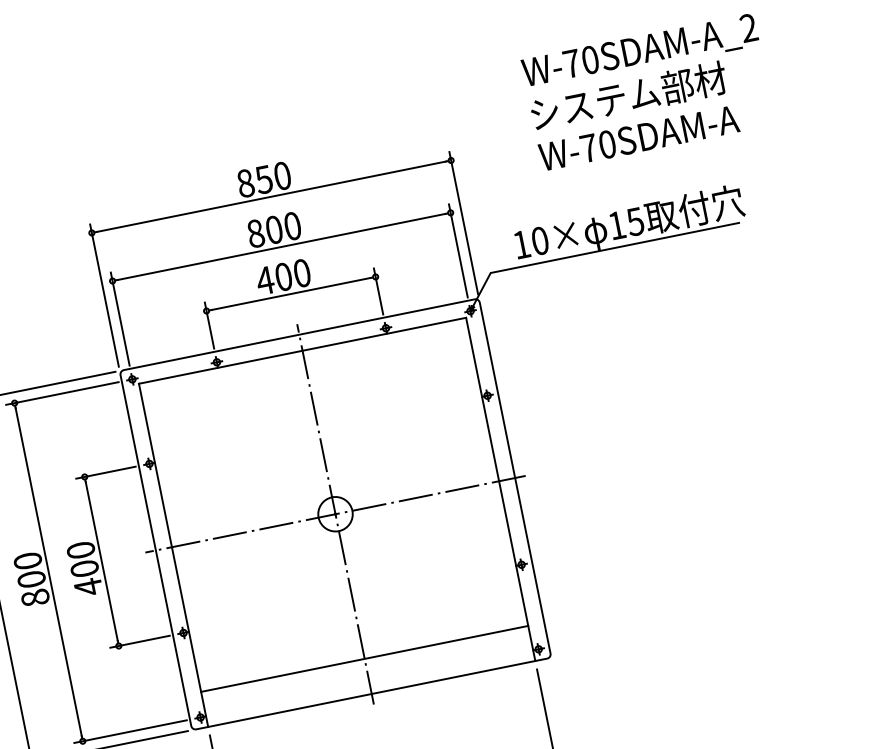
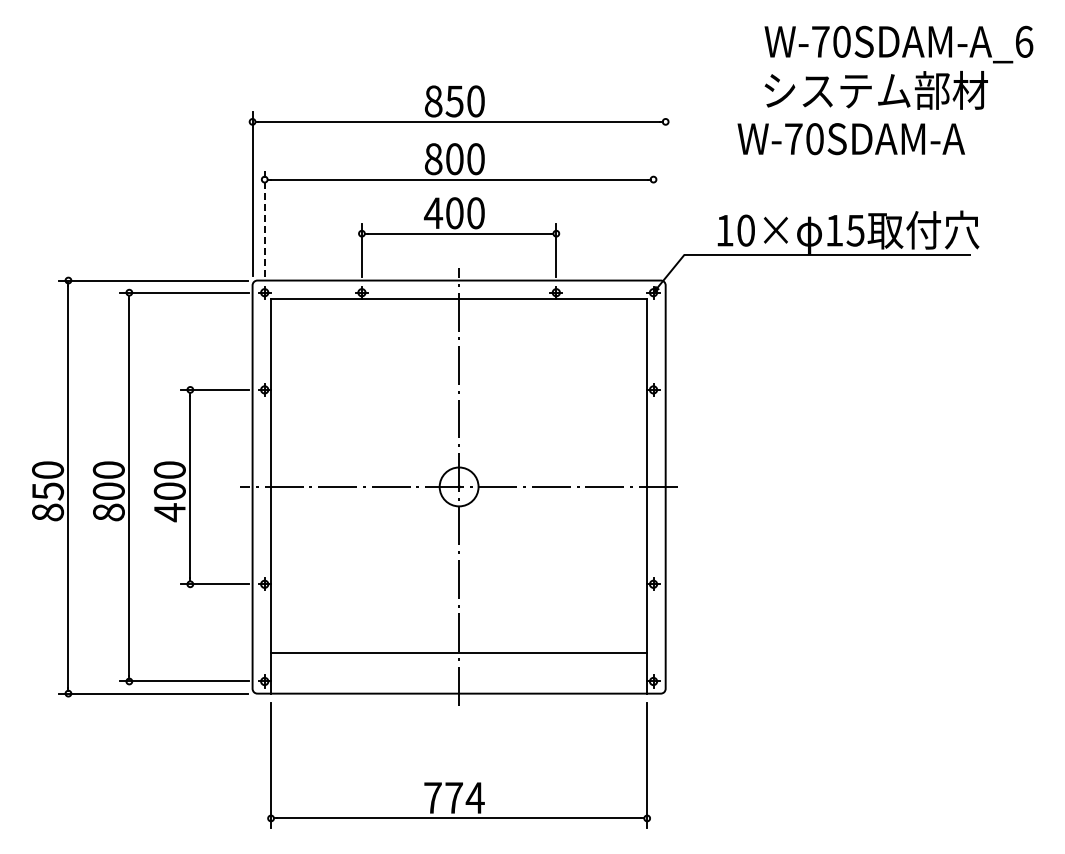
text: (749, 27) -> (1024, 41), W-70SDAM-A_2 -> W-70SDAM-A_6
text: (638, 138) -> (850, 139), moved
line: (463, 222) -> (665, 193), removed
line: (458, 250) -> (653, 222), removed
line: (120, 319) -> (264, 223), solid -> dashed

